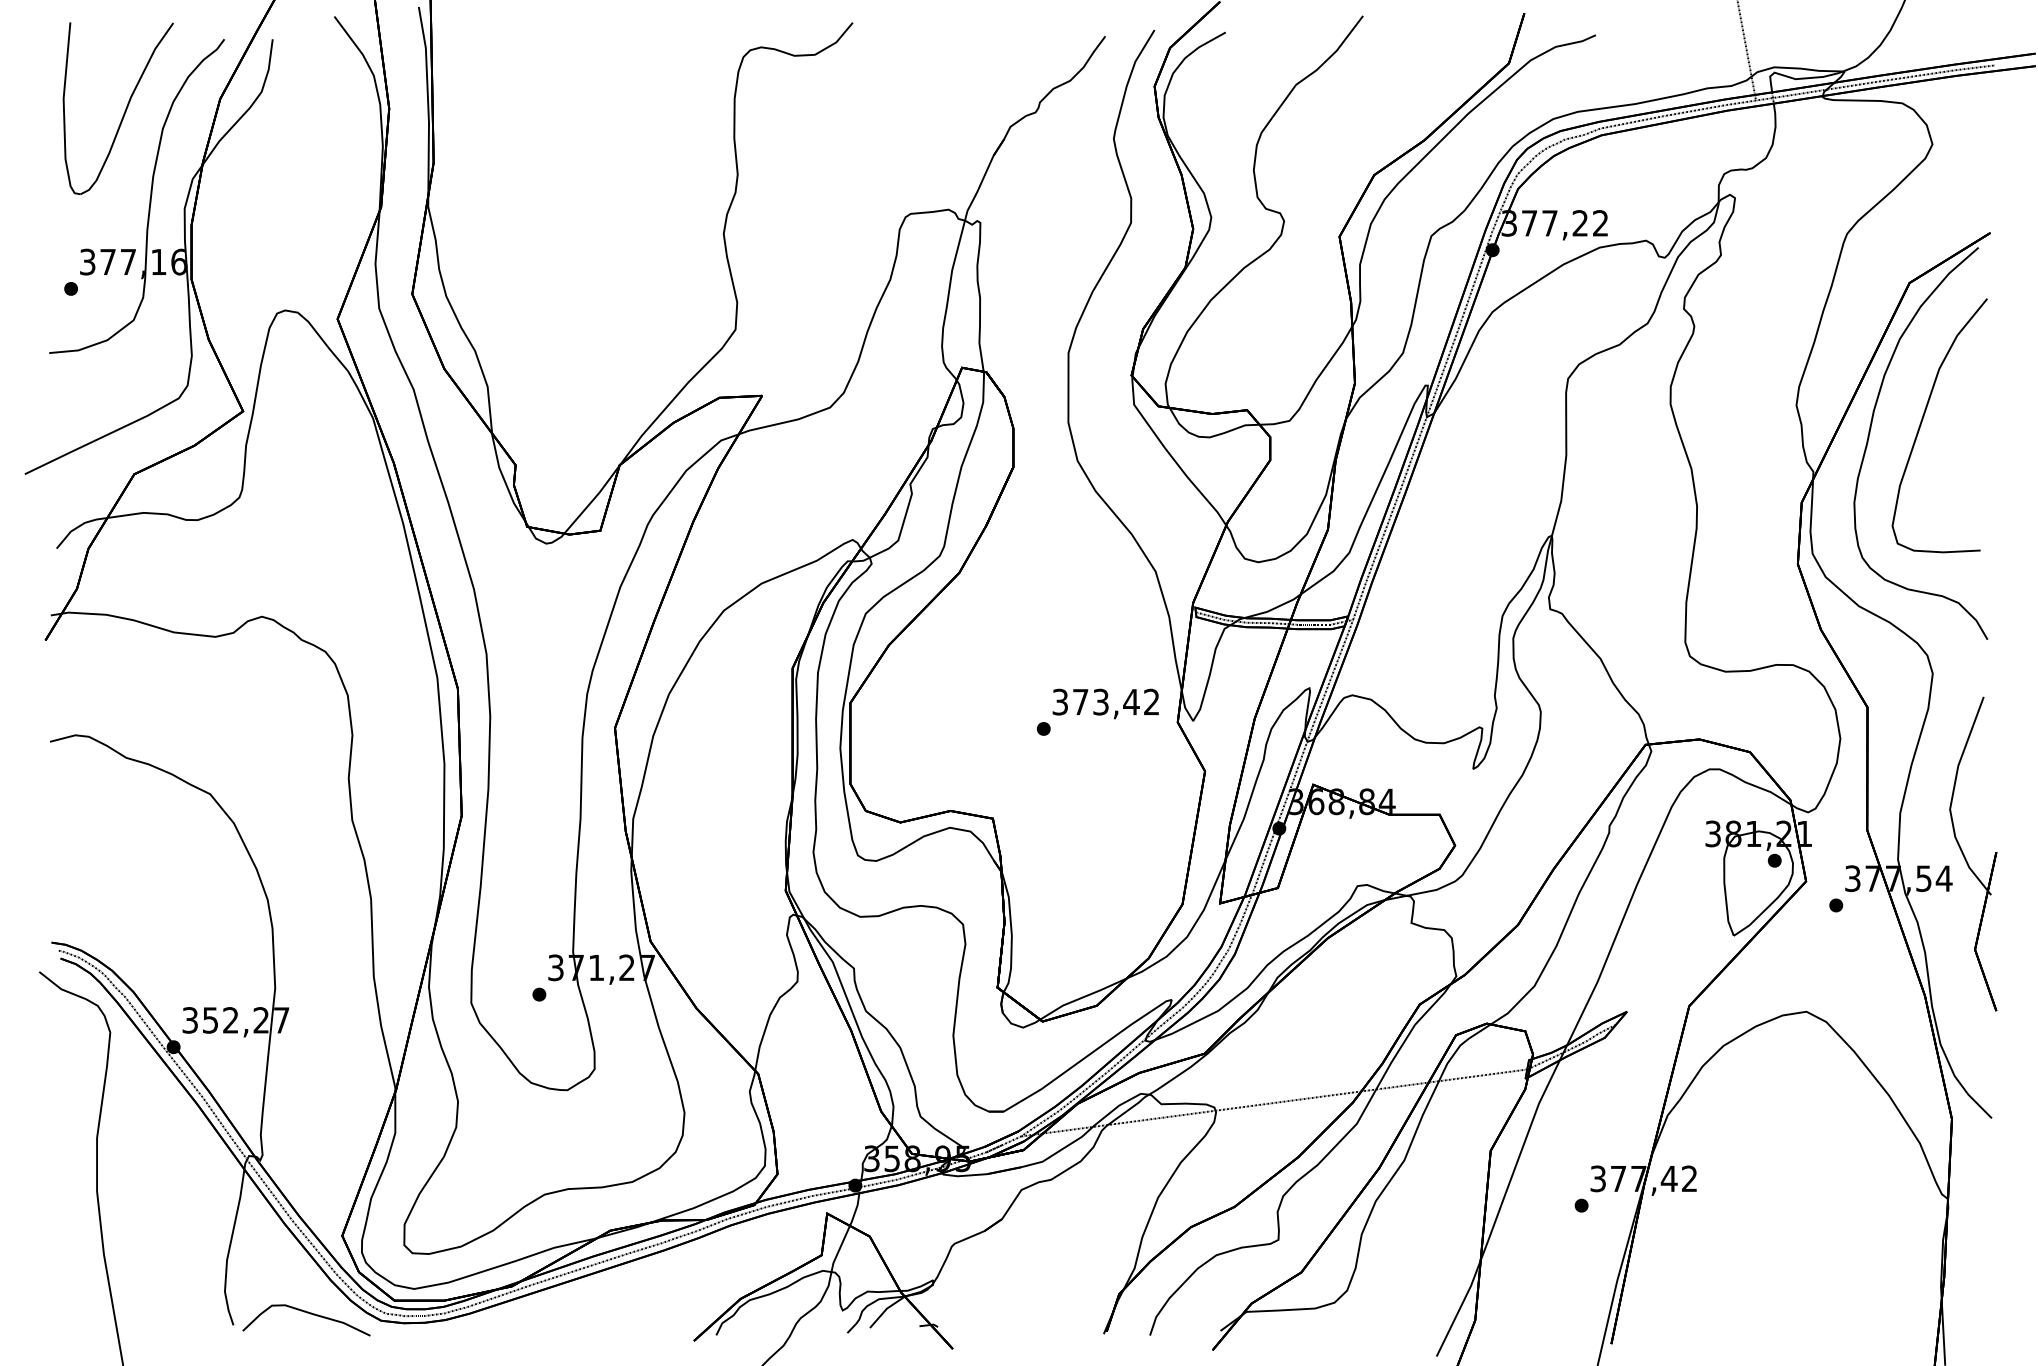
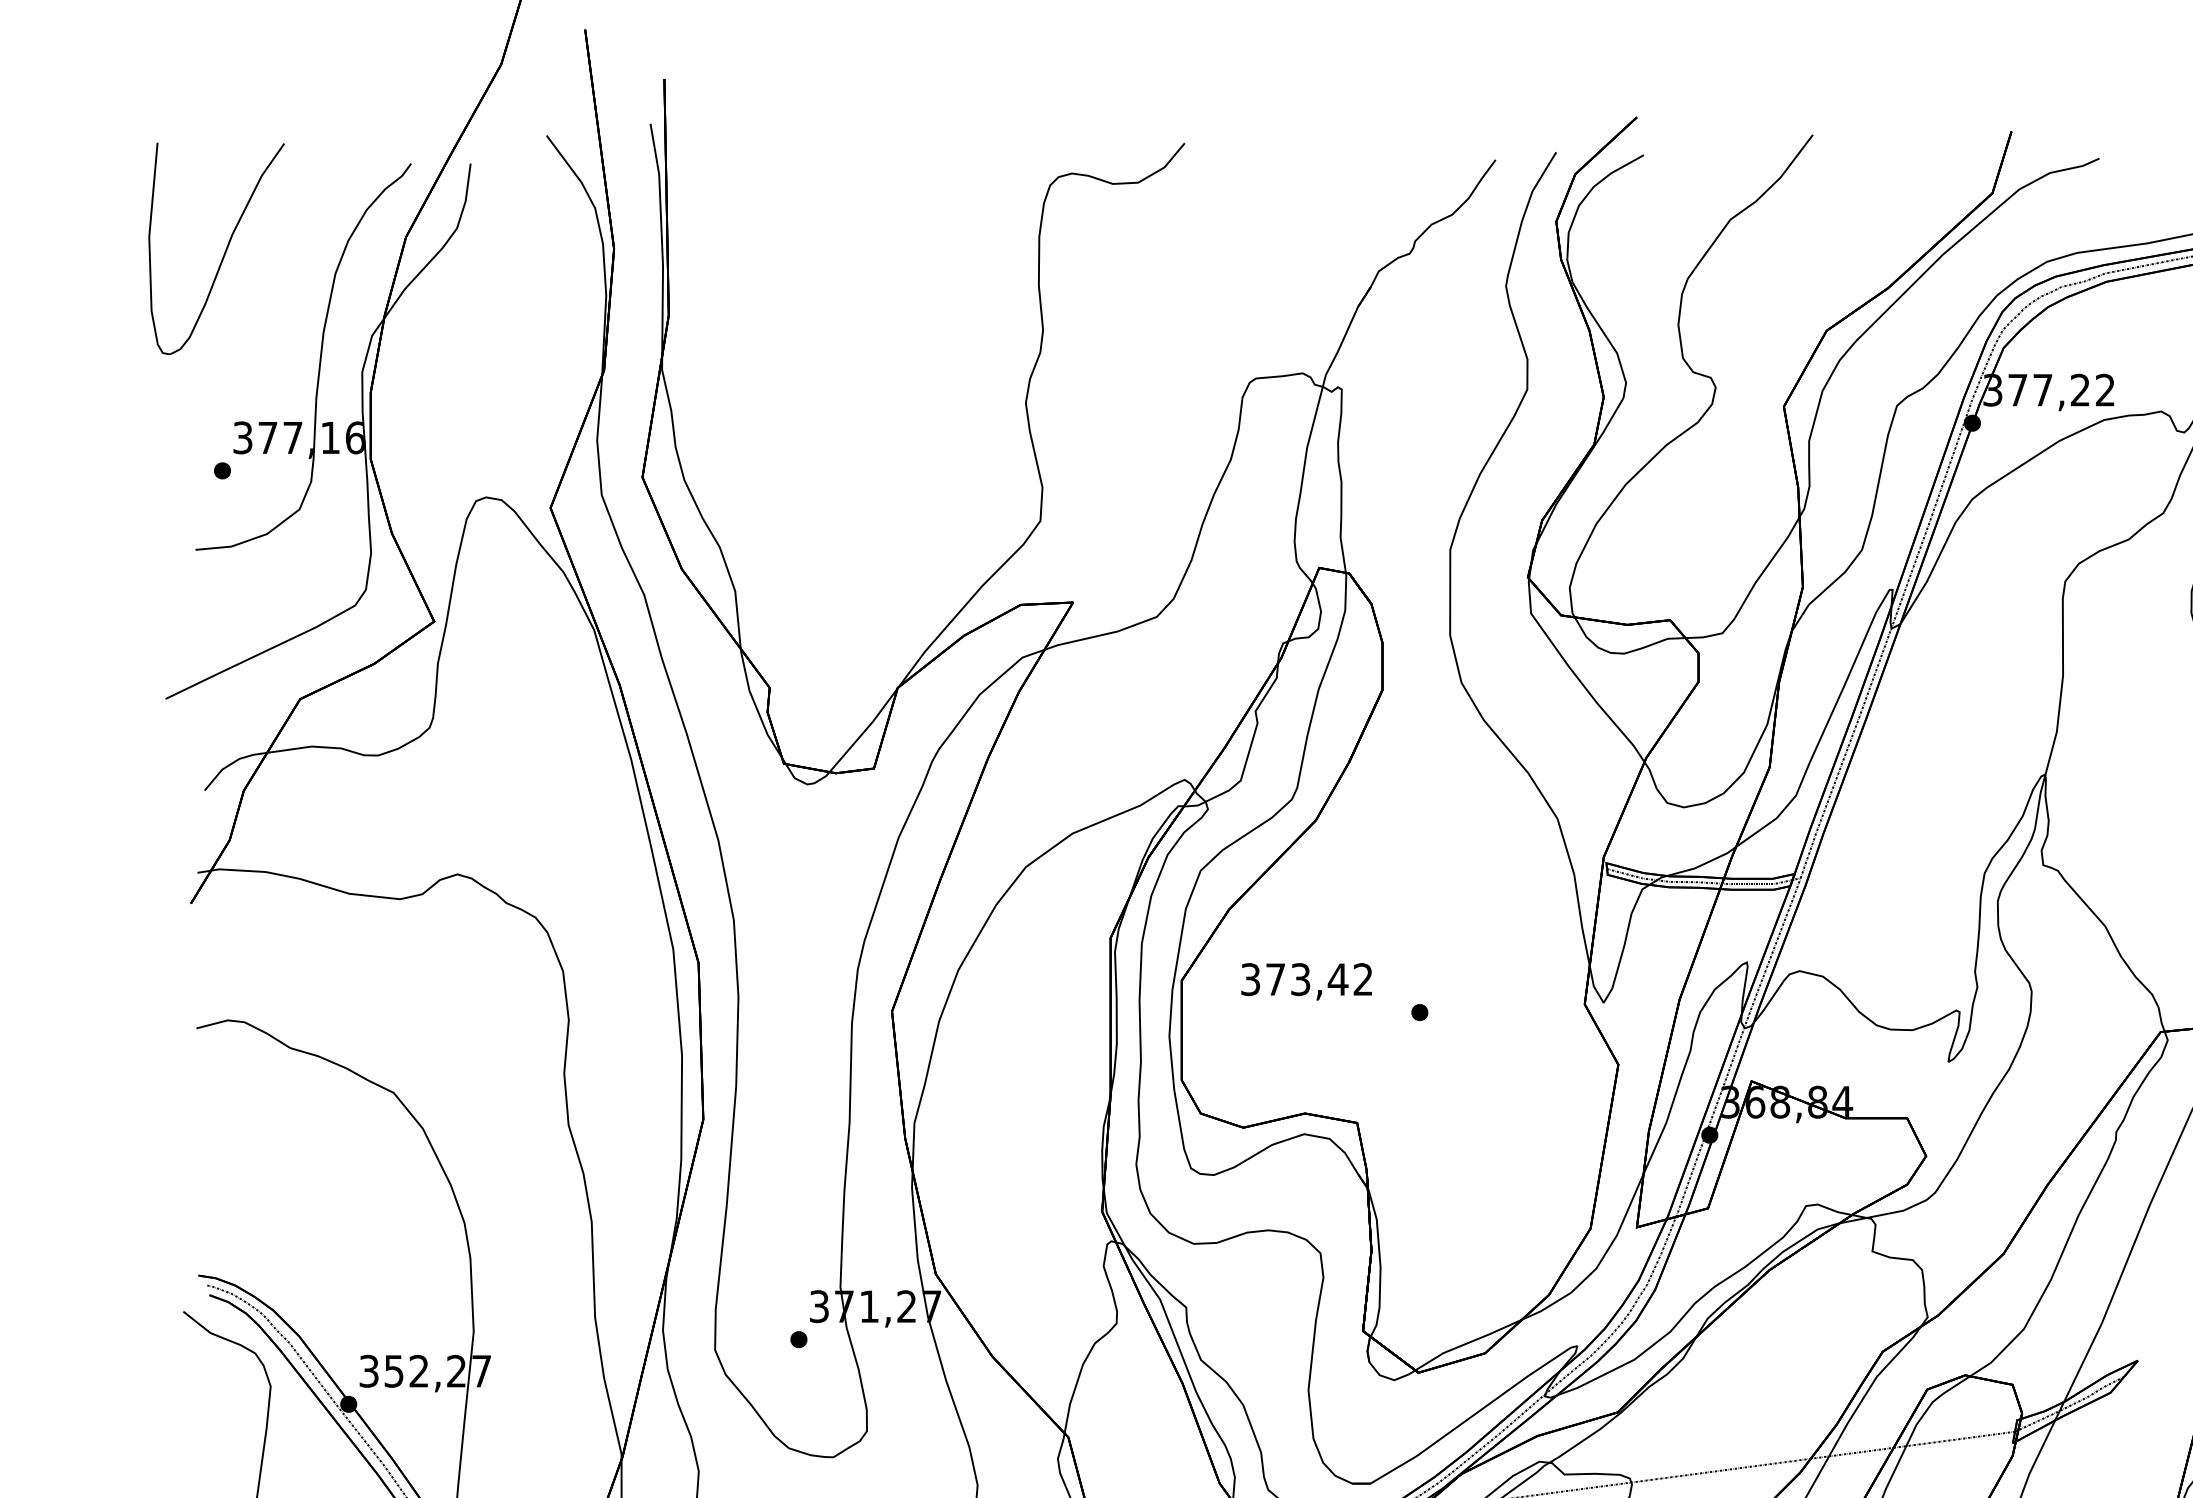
part: (124, 111) -> (224, 252), moved
text: (1105, 703) -> (1306, 981), moved

